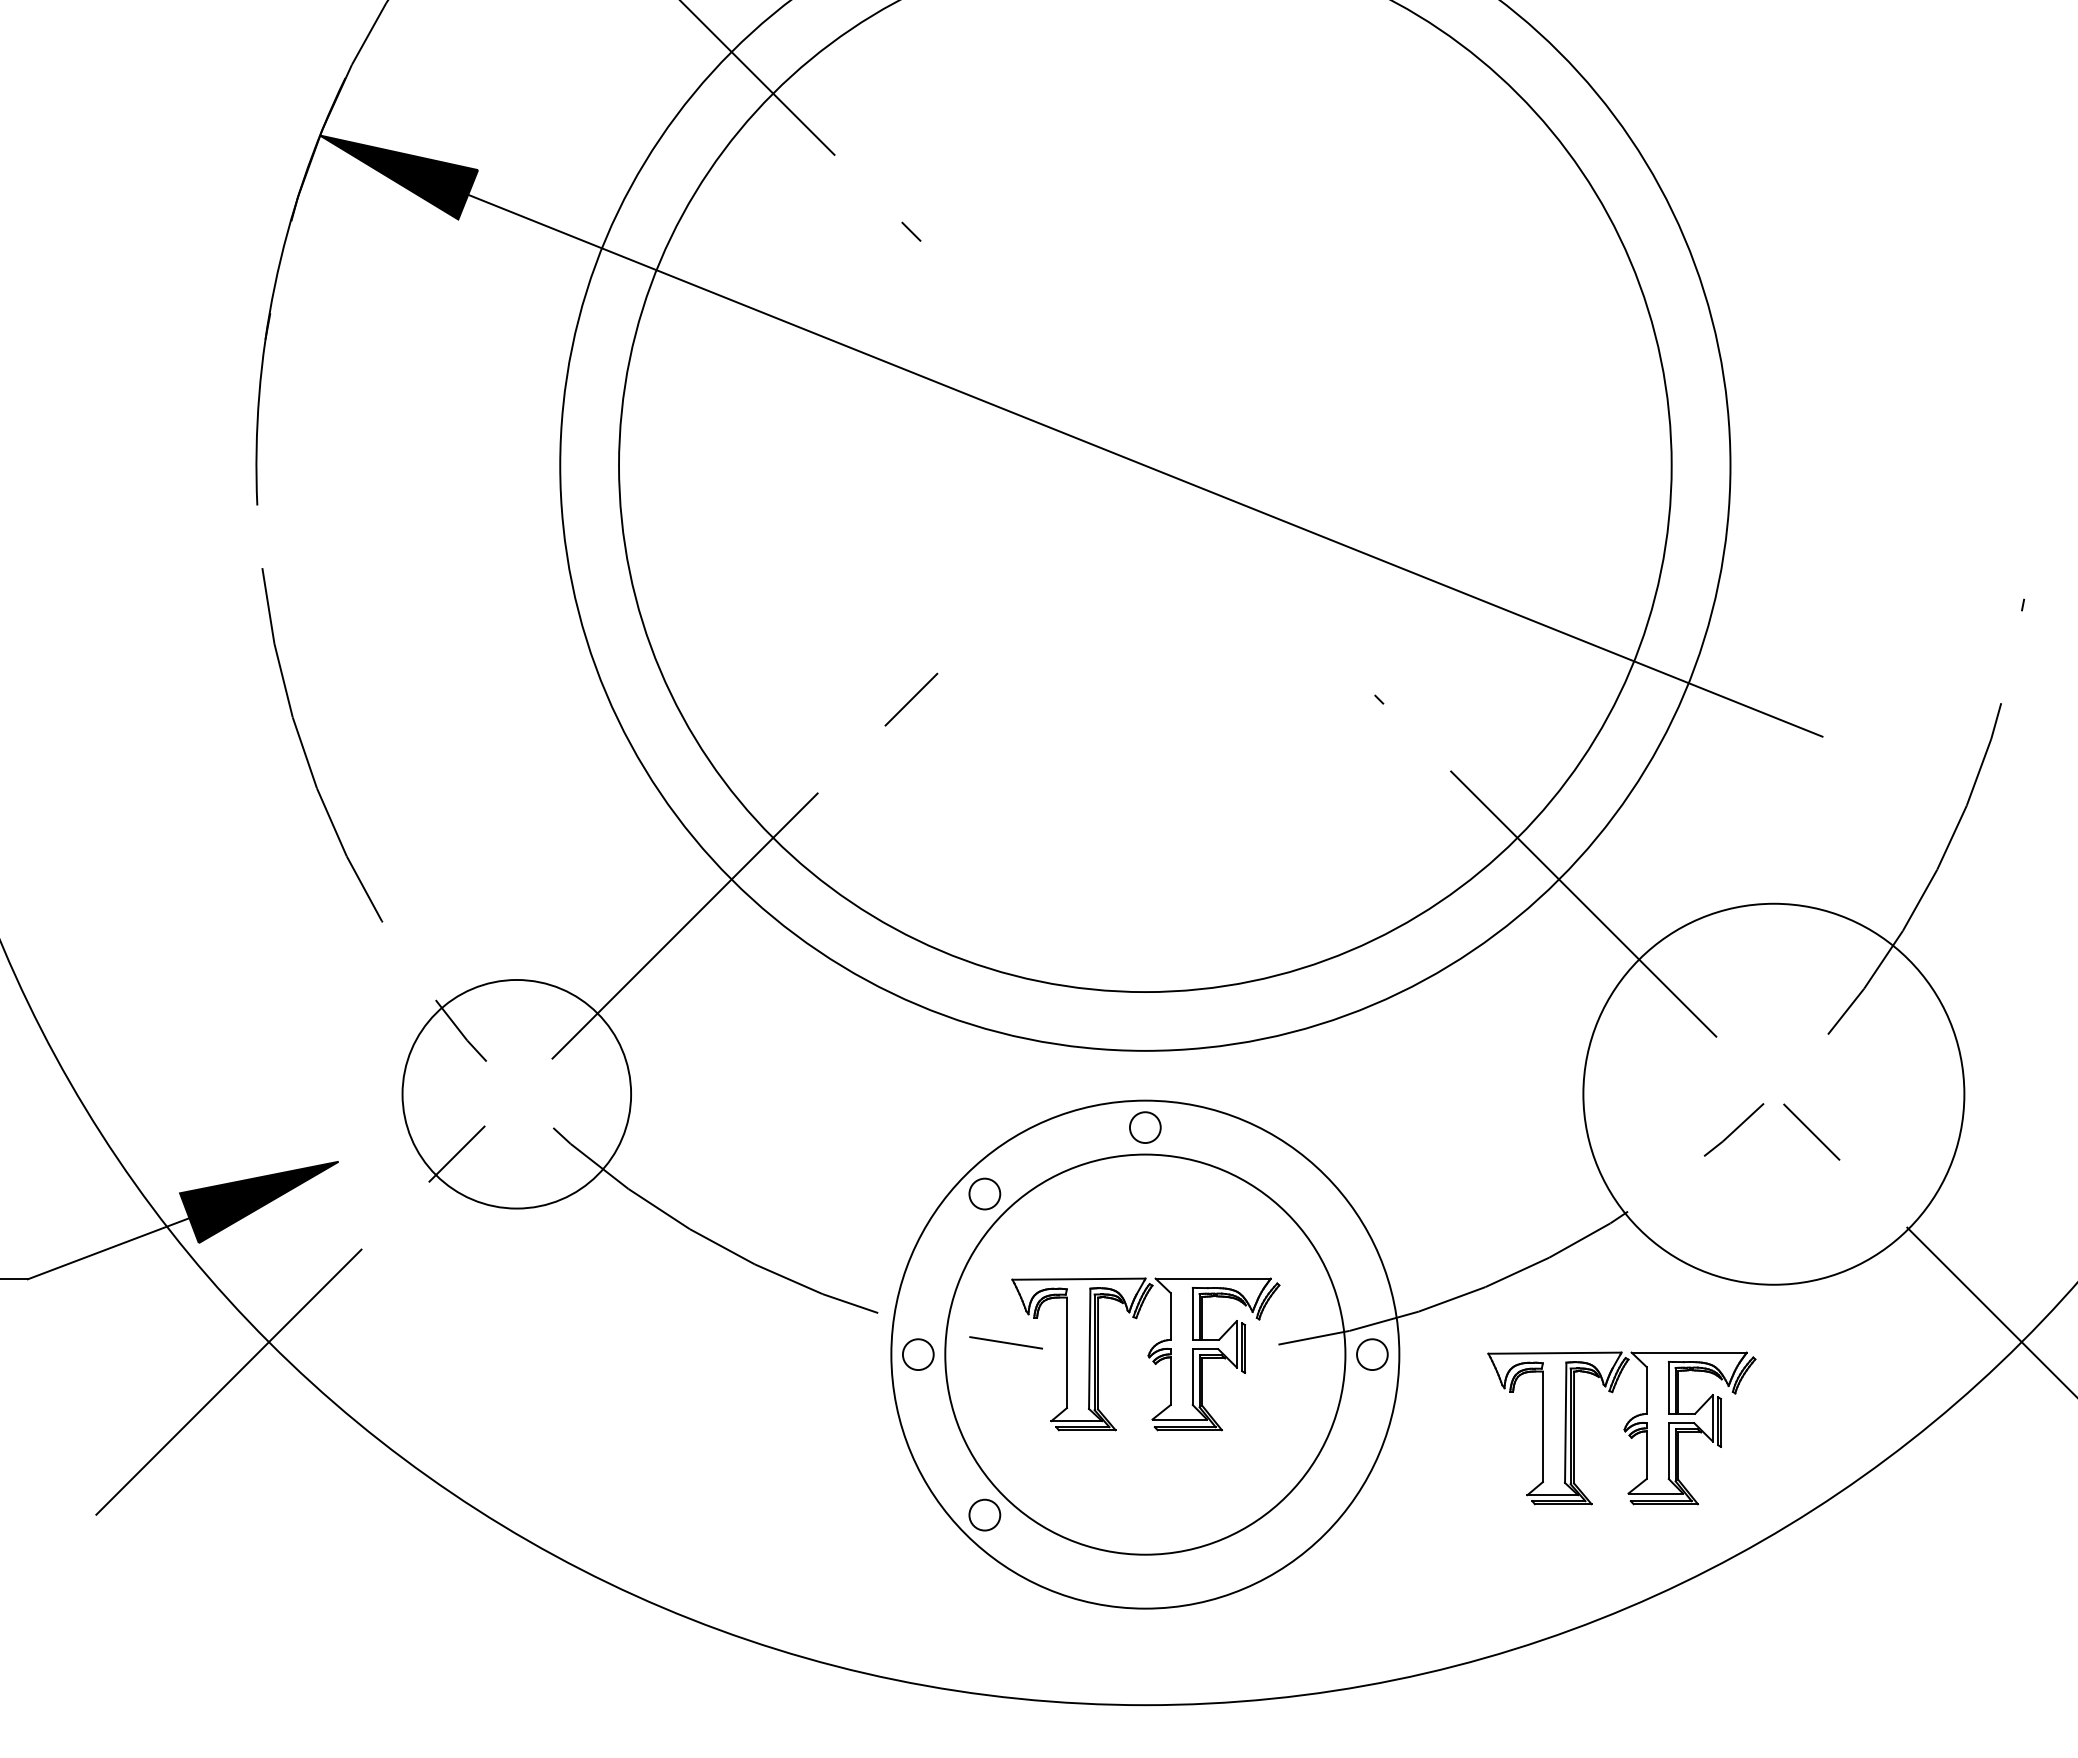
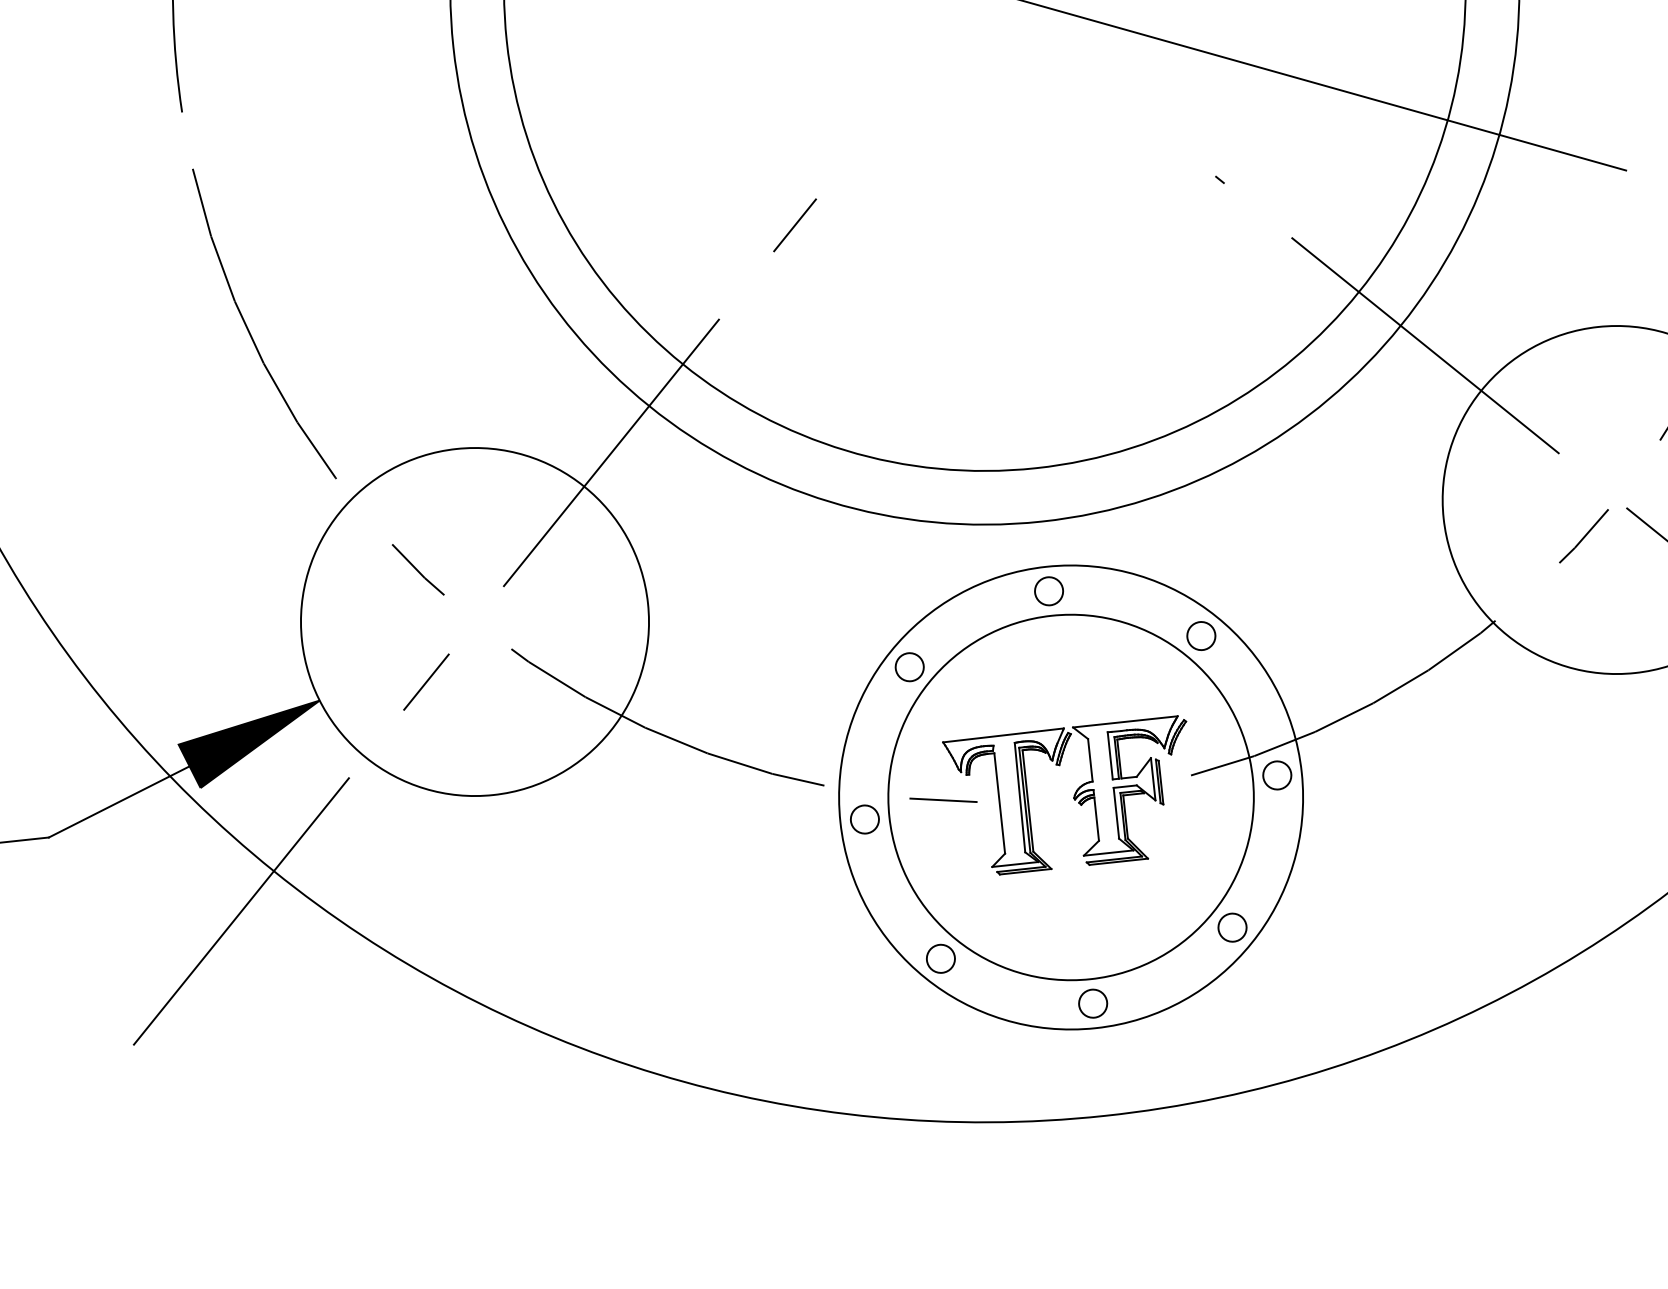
circle: (516, 1093) -> (474, 621), size x1.67
circle: (1305, 1193) -> (1200, 635), added
part: (1621, 1428) -> (1510, 818), removed
circle: (1305, 1514) -> (1232, 927), added
circle: (1145, 1581) -> (1093, 1003), added

